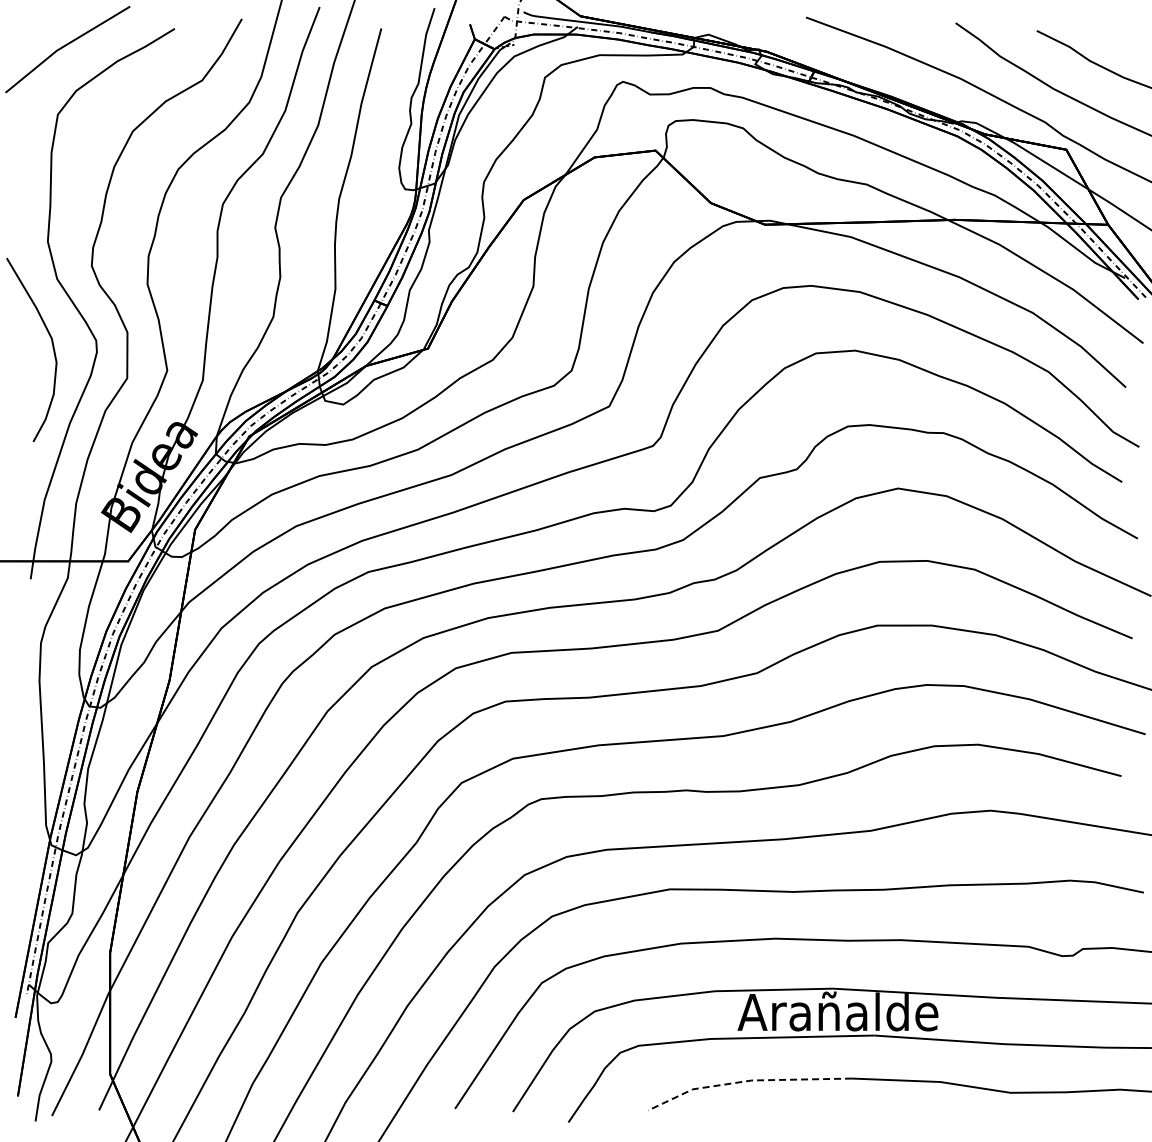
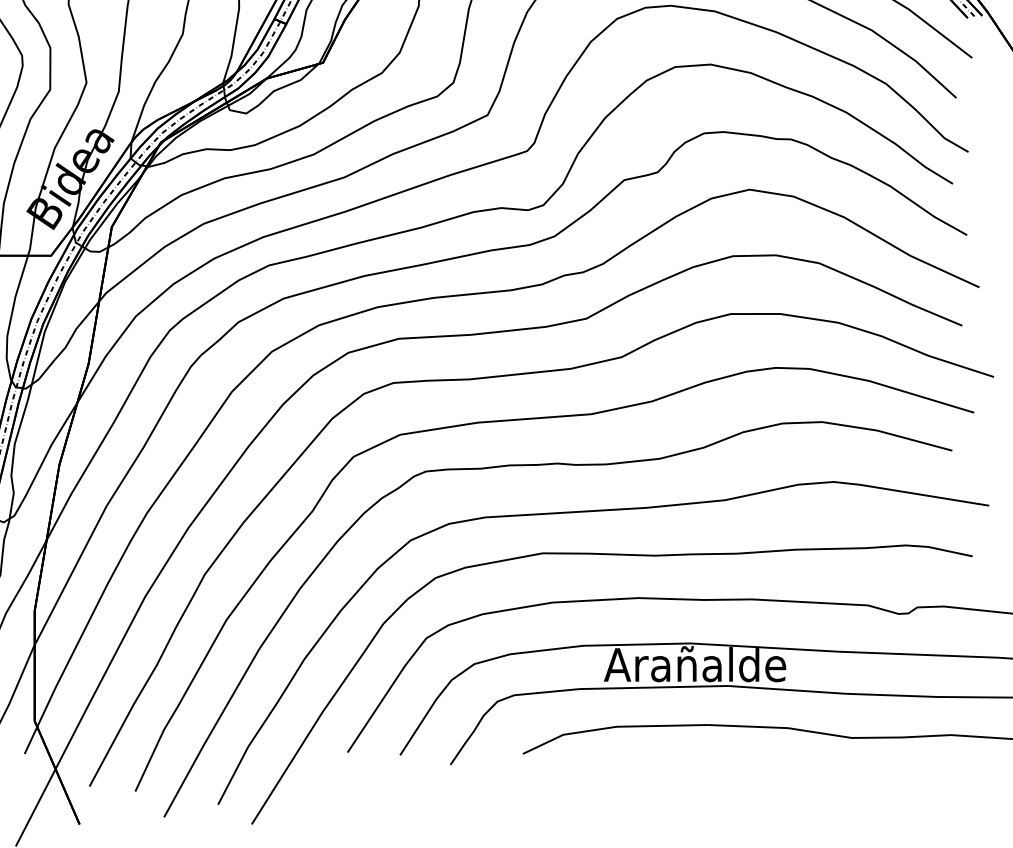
line: (746, 1081) -> (612, 727), dashed -> solid

